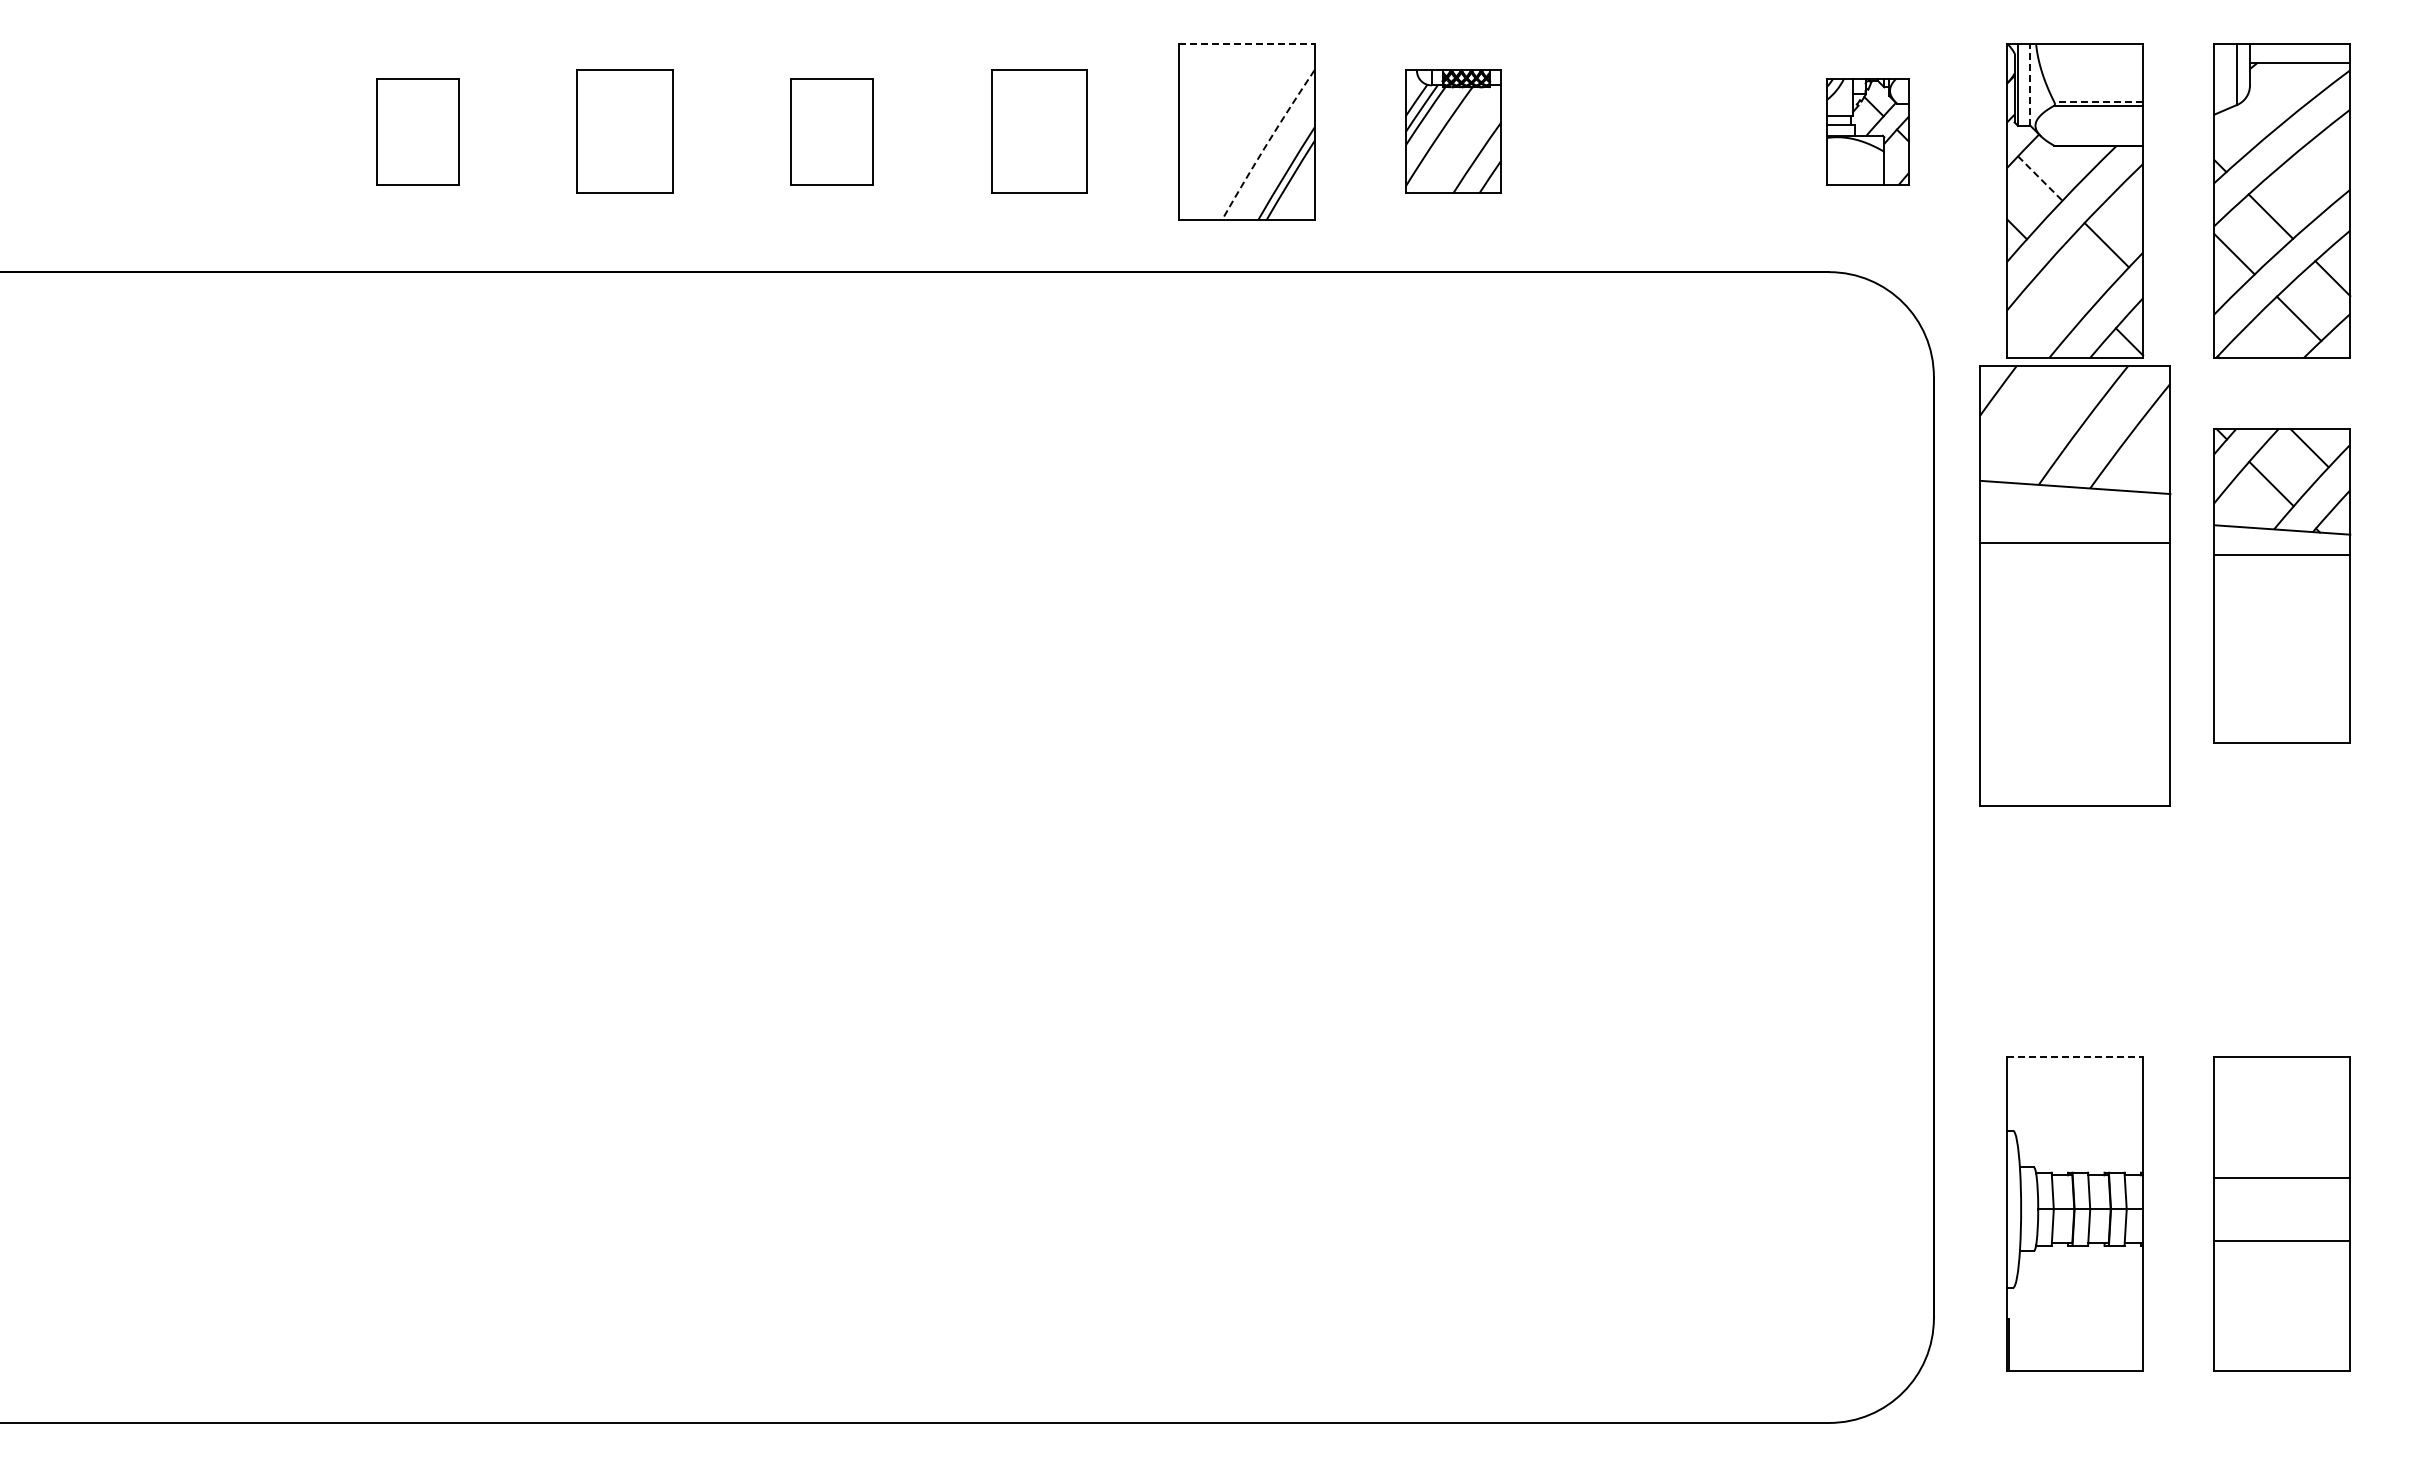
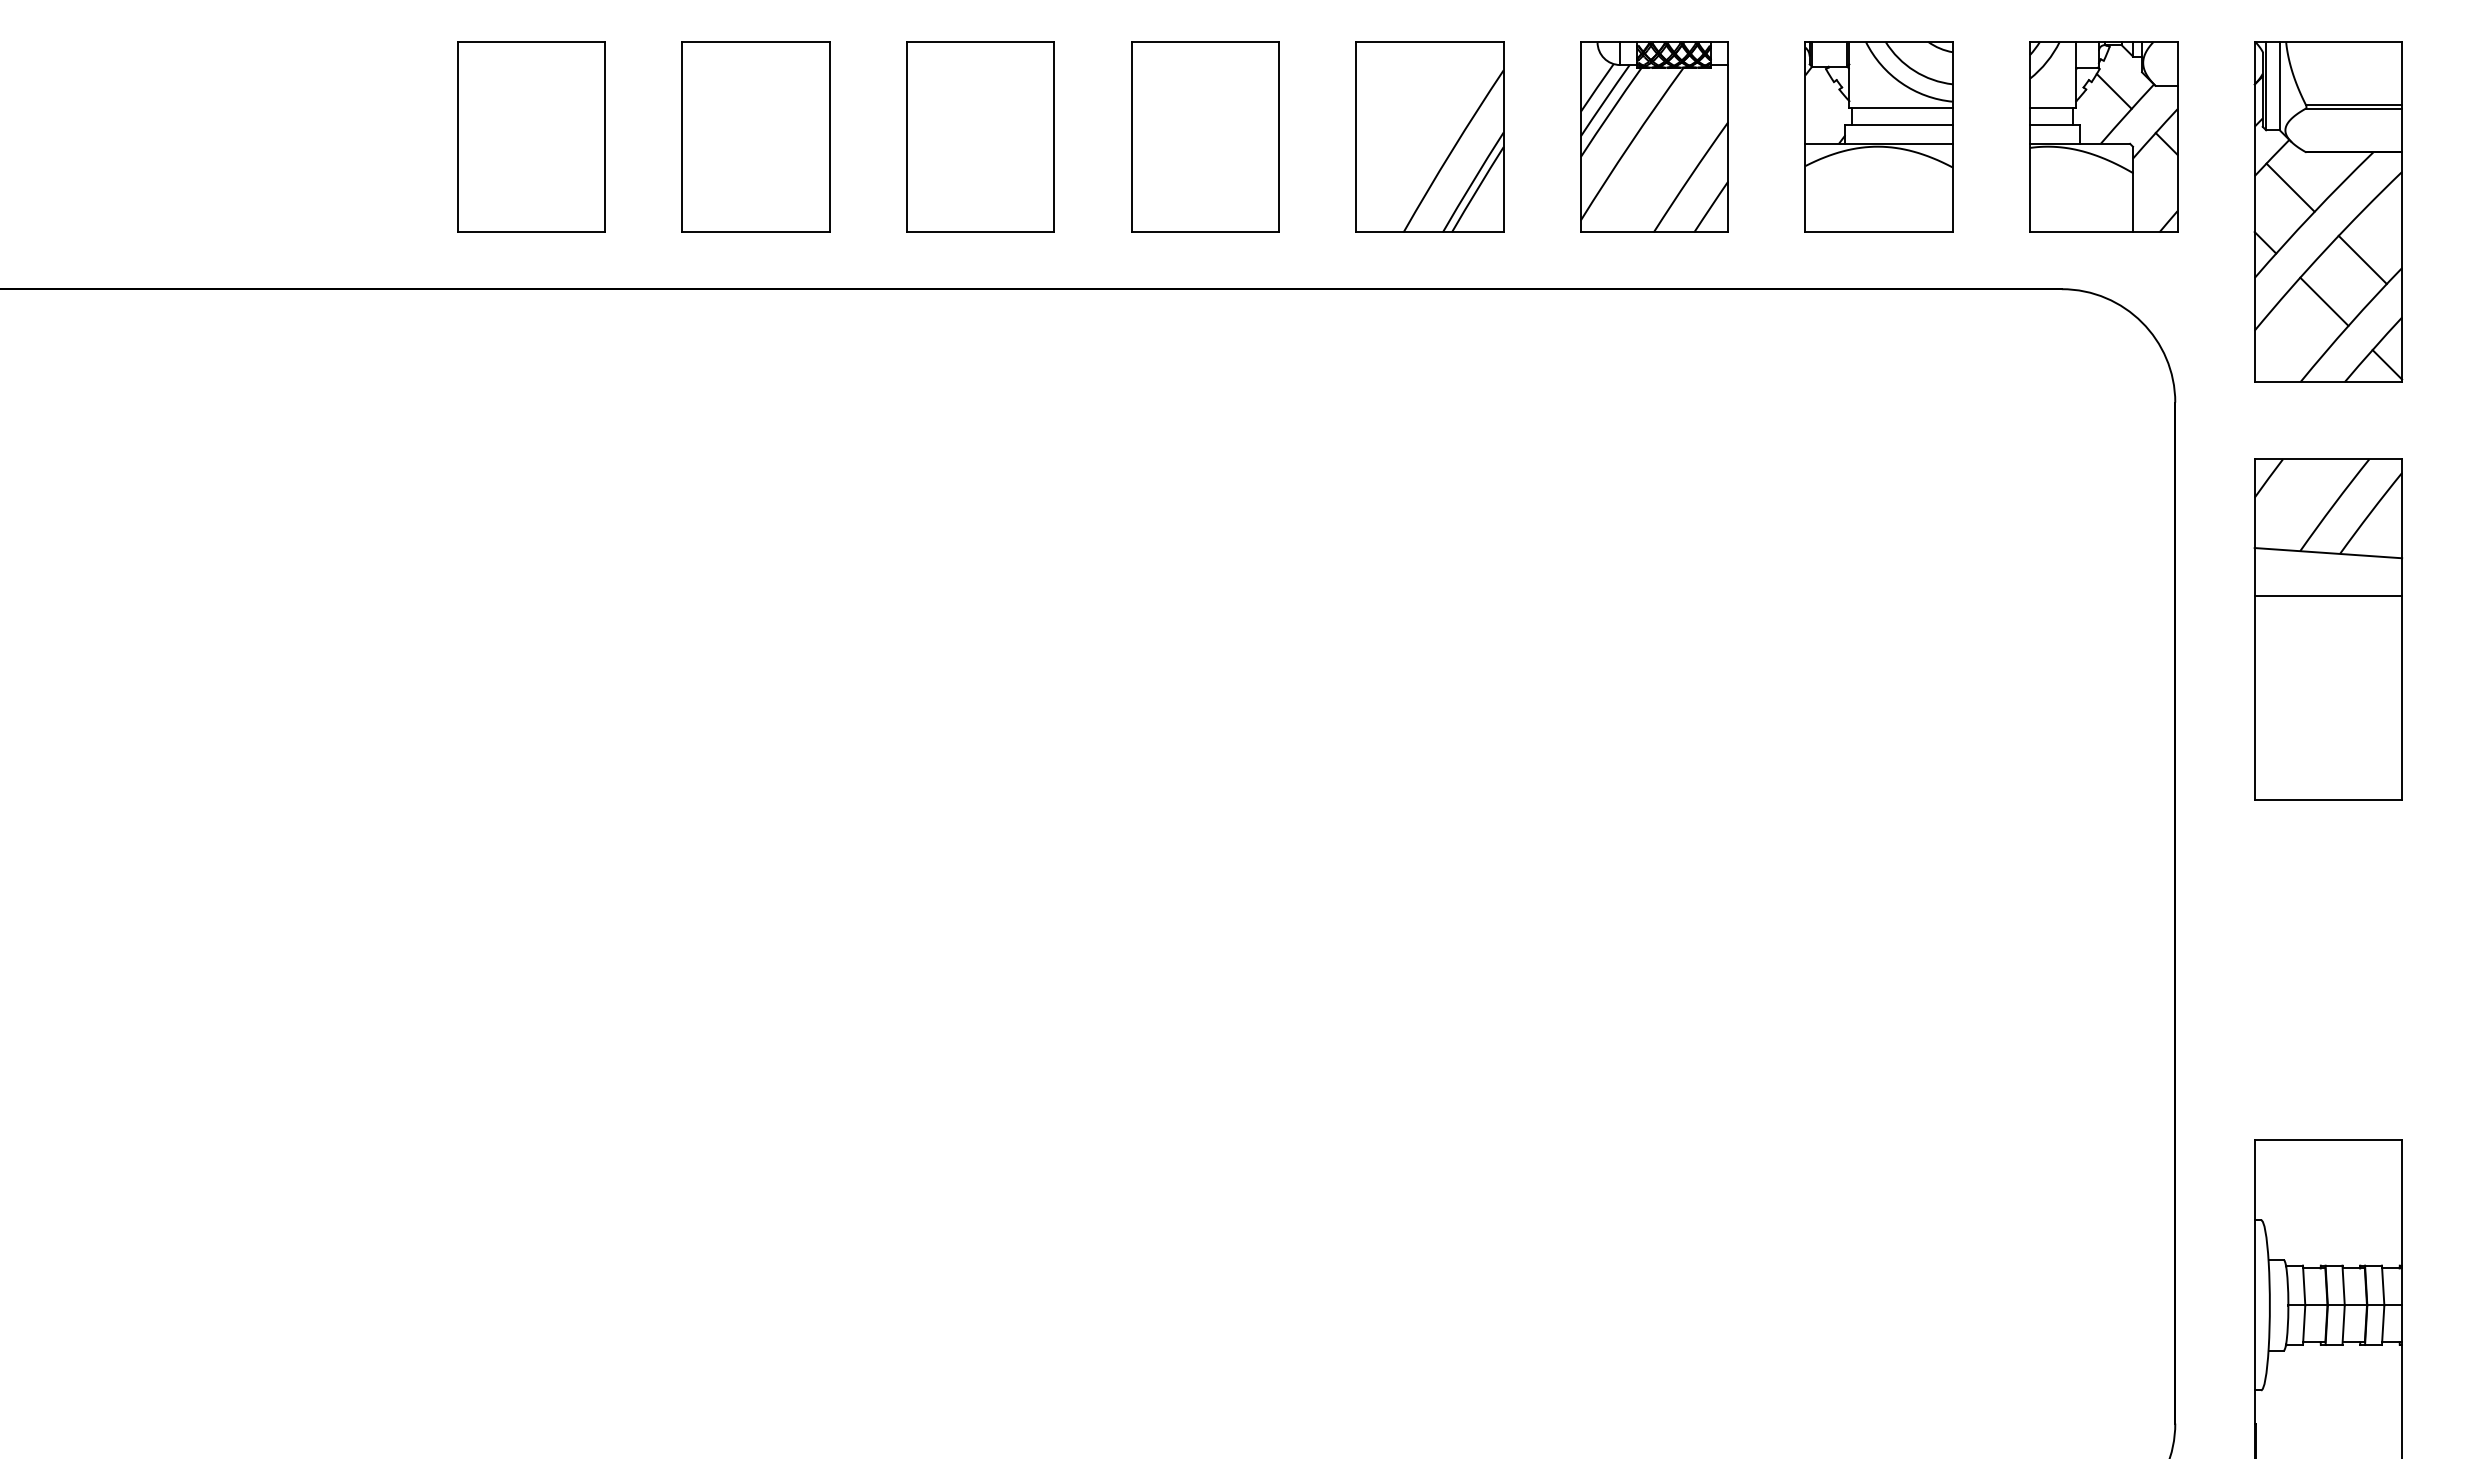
line: (1247, 44) -> (1431, 42), dashed -> solid
line: (2030, 84) -> (2280, 85), dashed -> solid
line: (2098, 101) -> (2353, 104), dashed -> solid
part: (417, 131) -> (531, 136), size x1.67
part: (624, 131) -> (755, 136), size x1.43
part: (831, 131) -> (979, 136), size x1.67
part: (1038, 131) -> (1204, 136), size x1.43
part: (1453, 131) -> (1654, 136), size x1.43
part: (1660, 131) -> (1878, 136), added
part: (1868, 131) -> (2104, 136), size x1.67
arc: (1267, 144) -> (1452, 150), dashed -> solid
line: (2040, 178) -> (2290, 187), dashed -> solid
line: (2071, 283) -> (2324, 301), added
part: (2074, 585) -> (2327, 628), size x0.71
line: (2075, 1056) -> (2328, 1139), dashed -> solid

